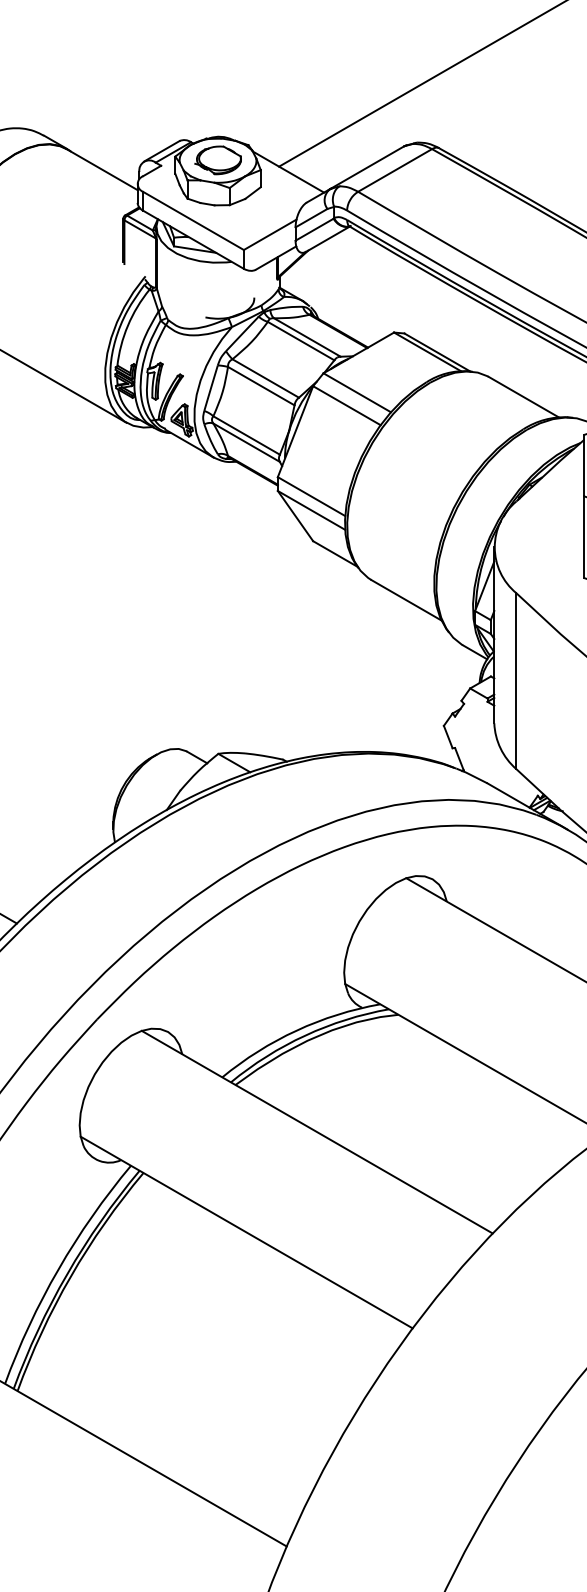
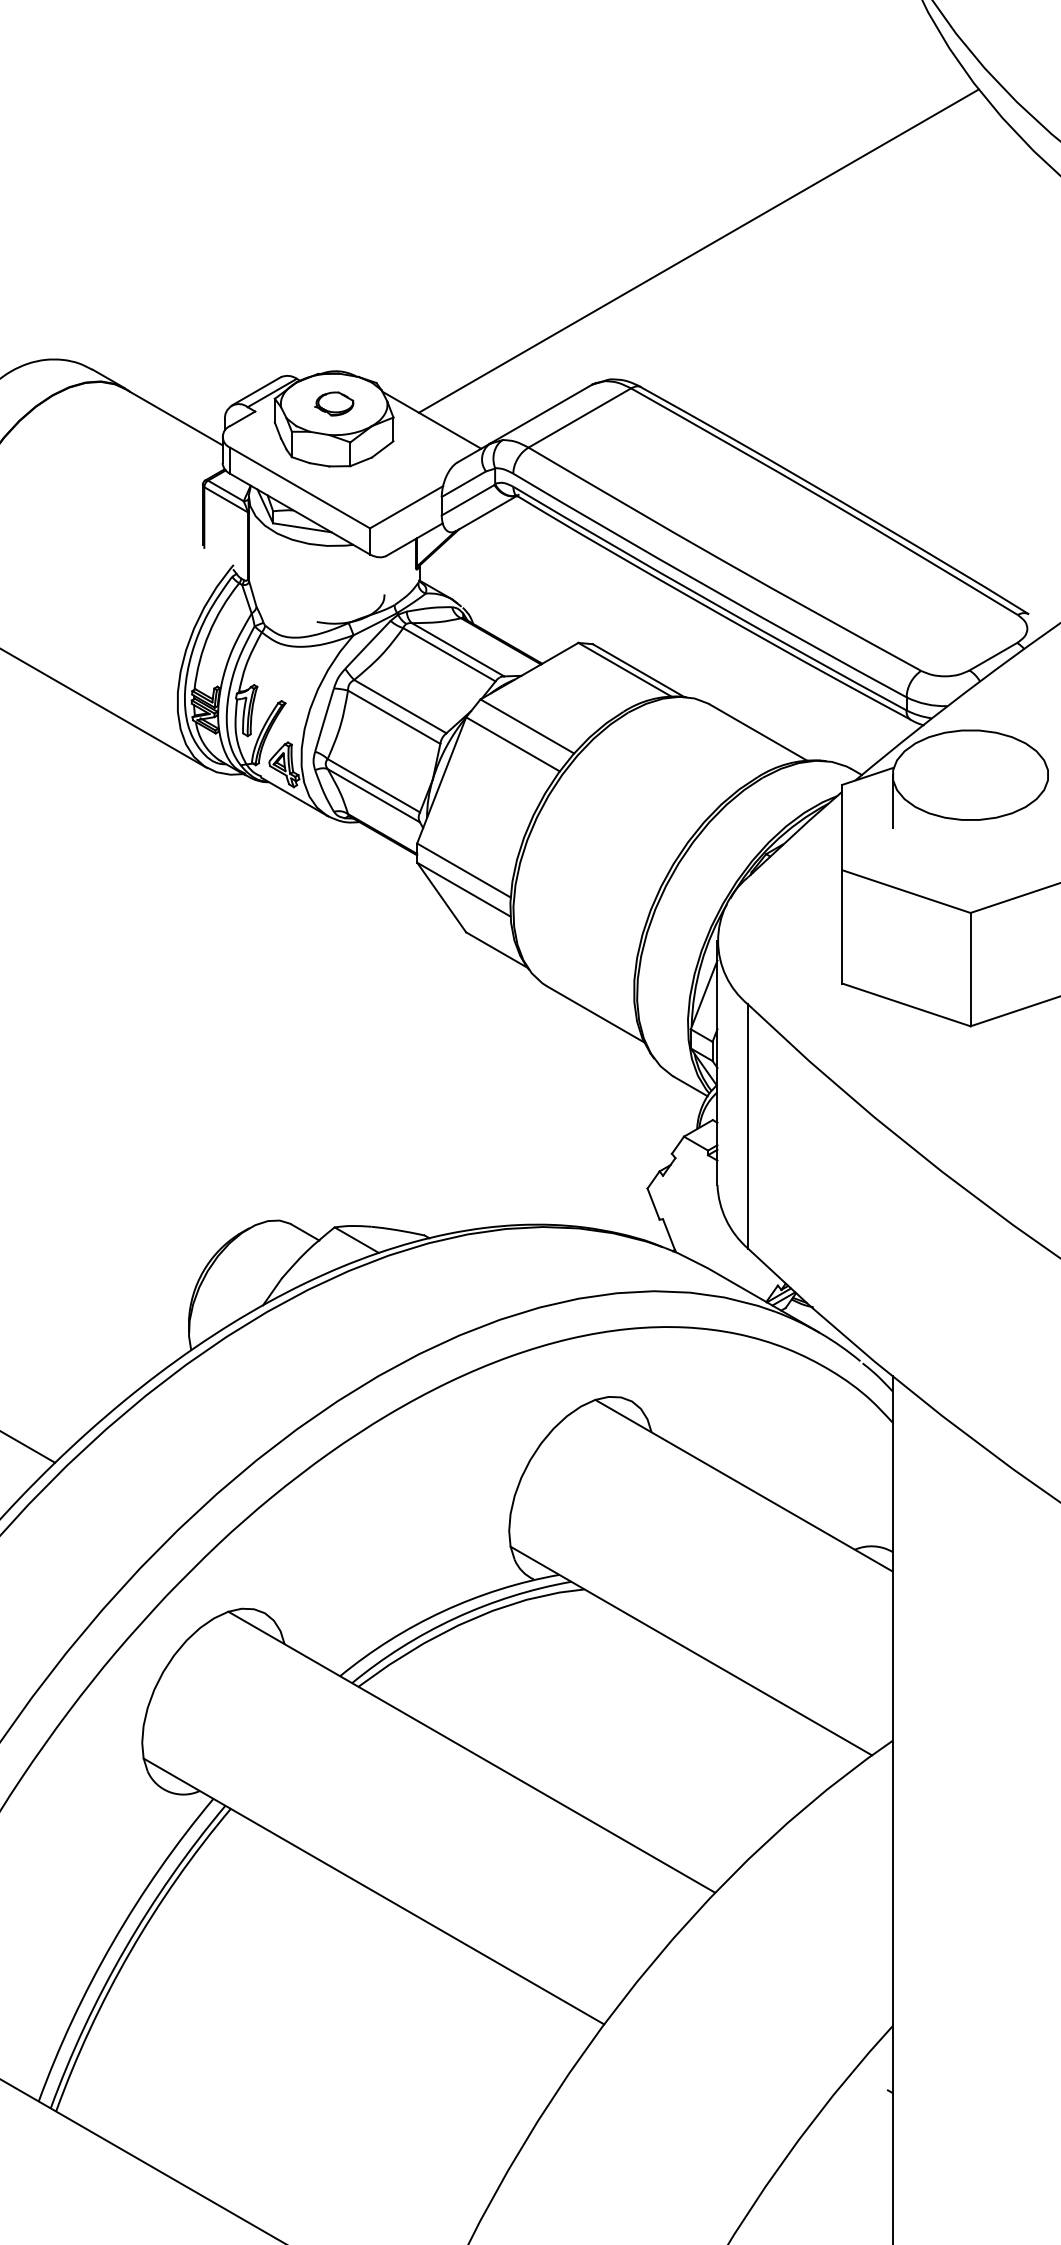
part: (217, 159) -> (333, 403), size x0.6

